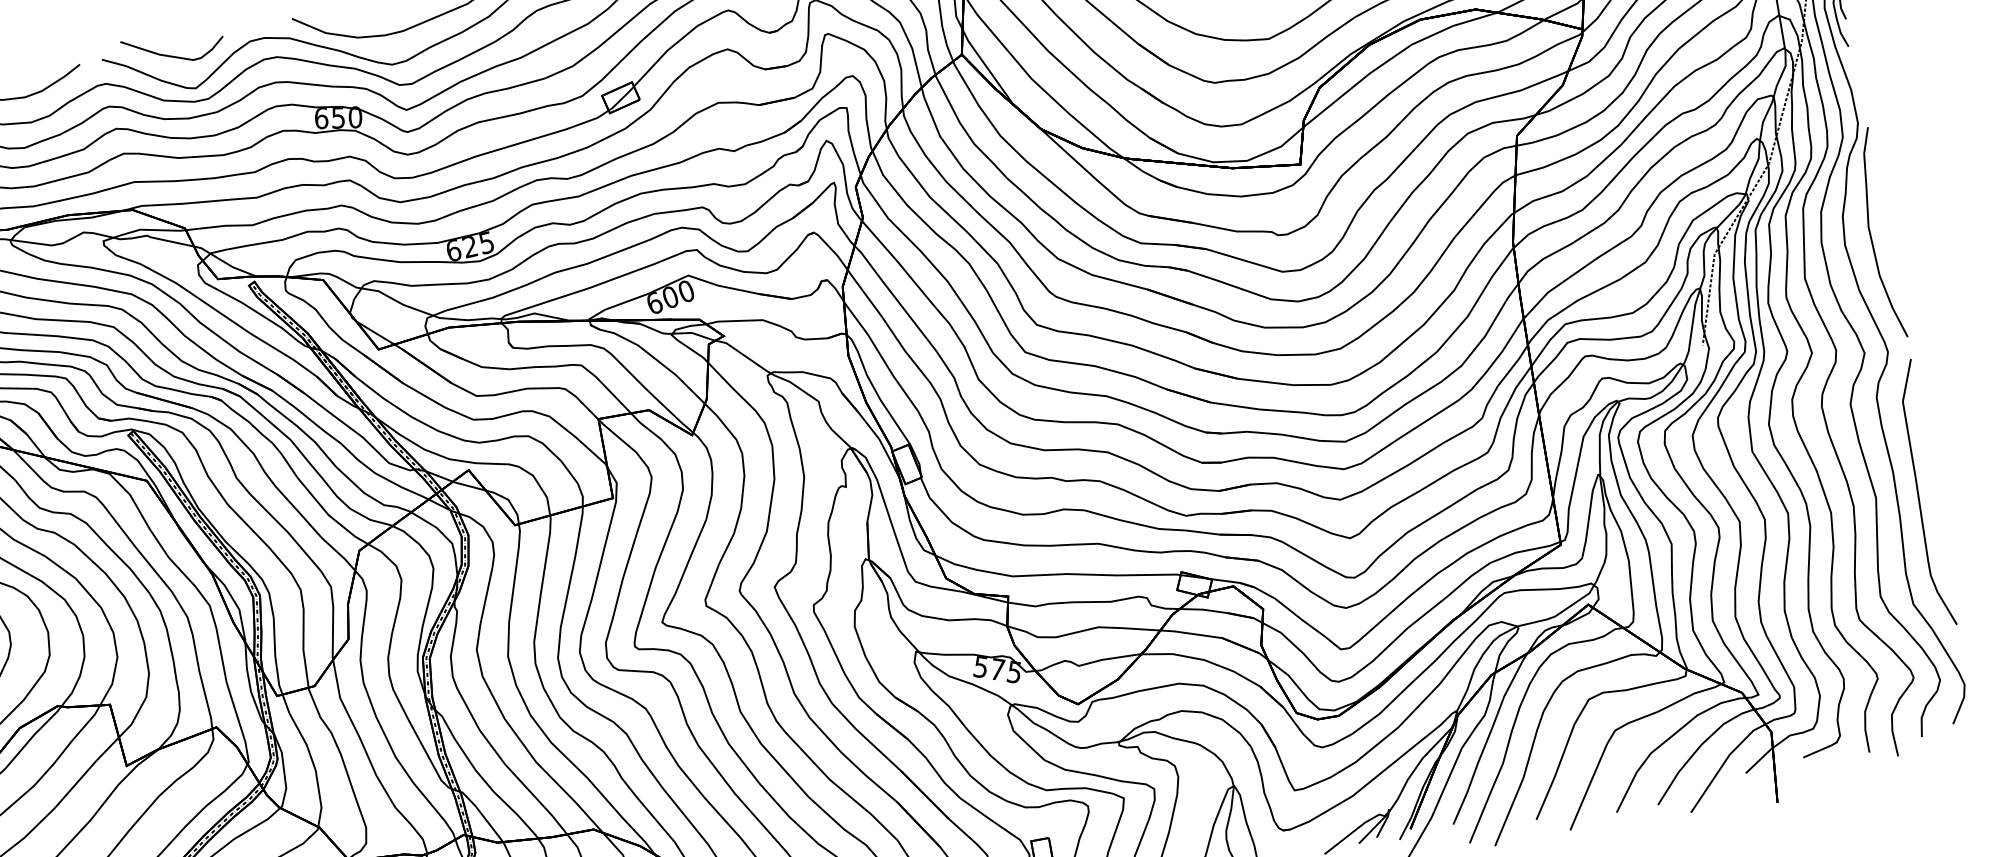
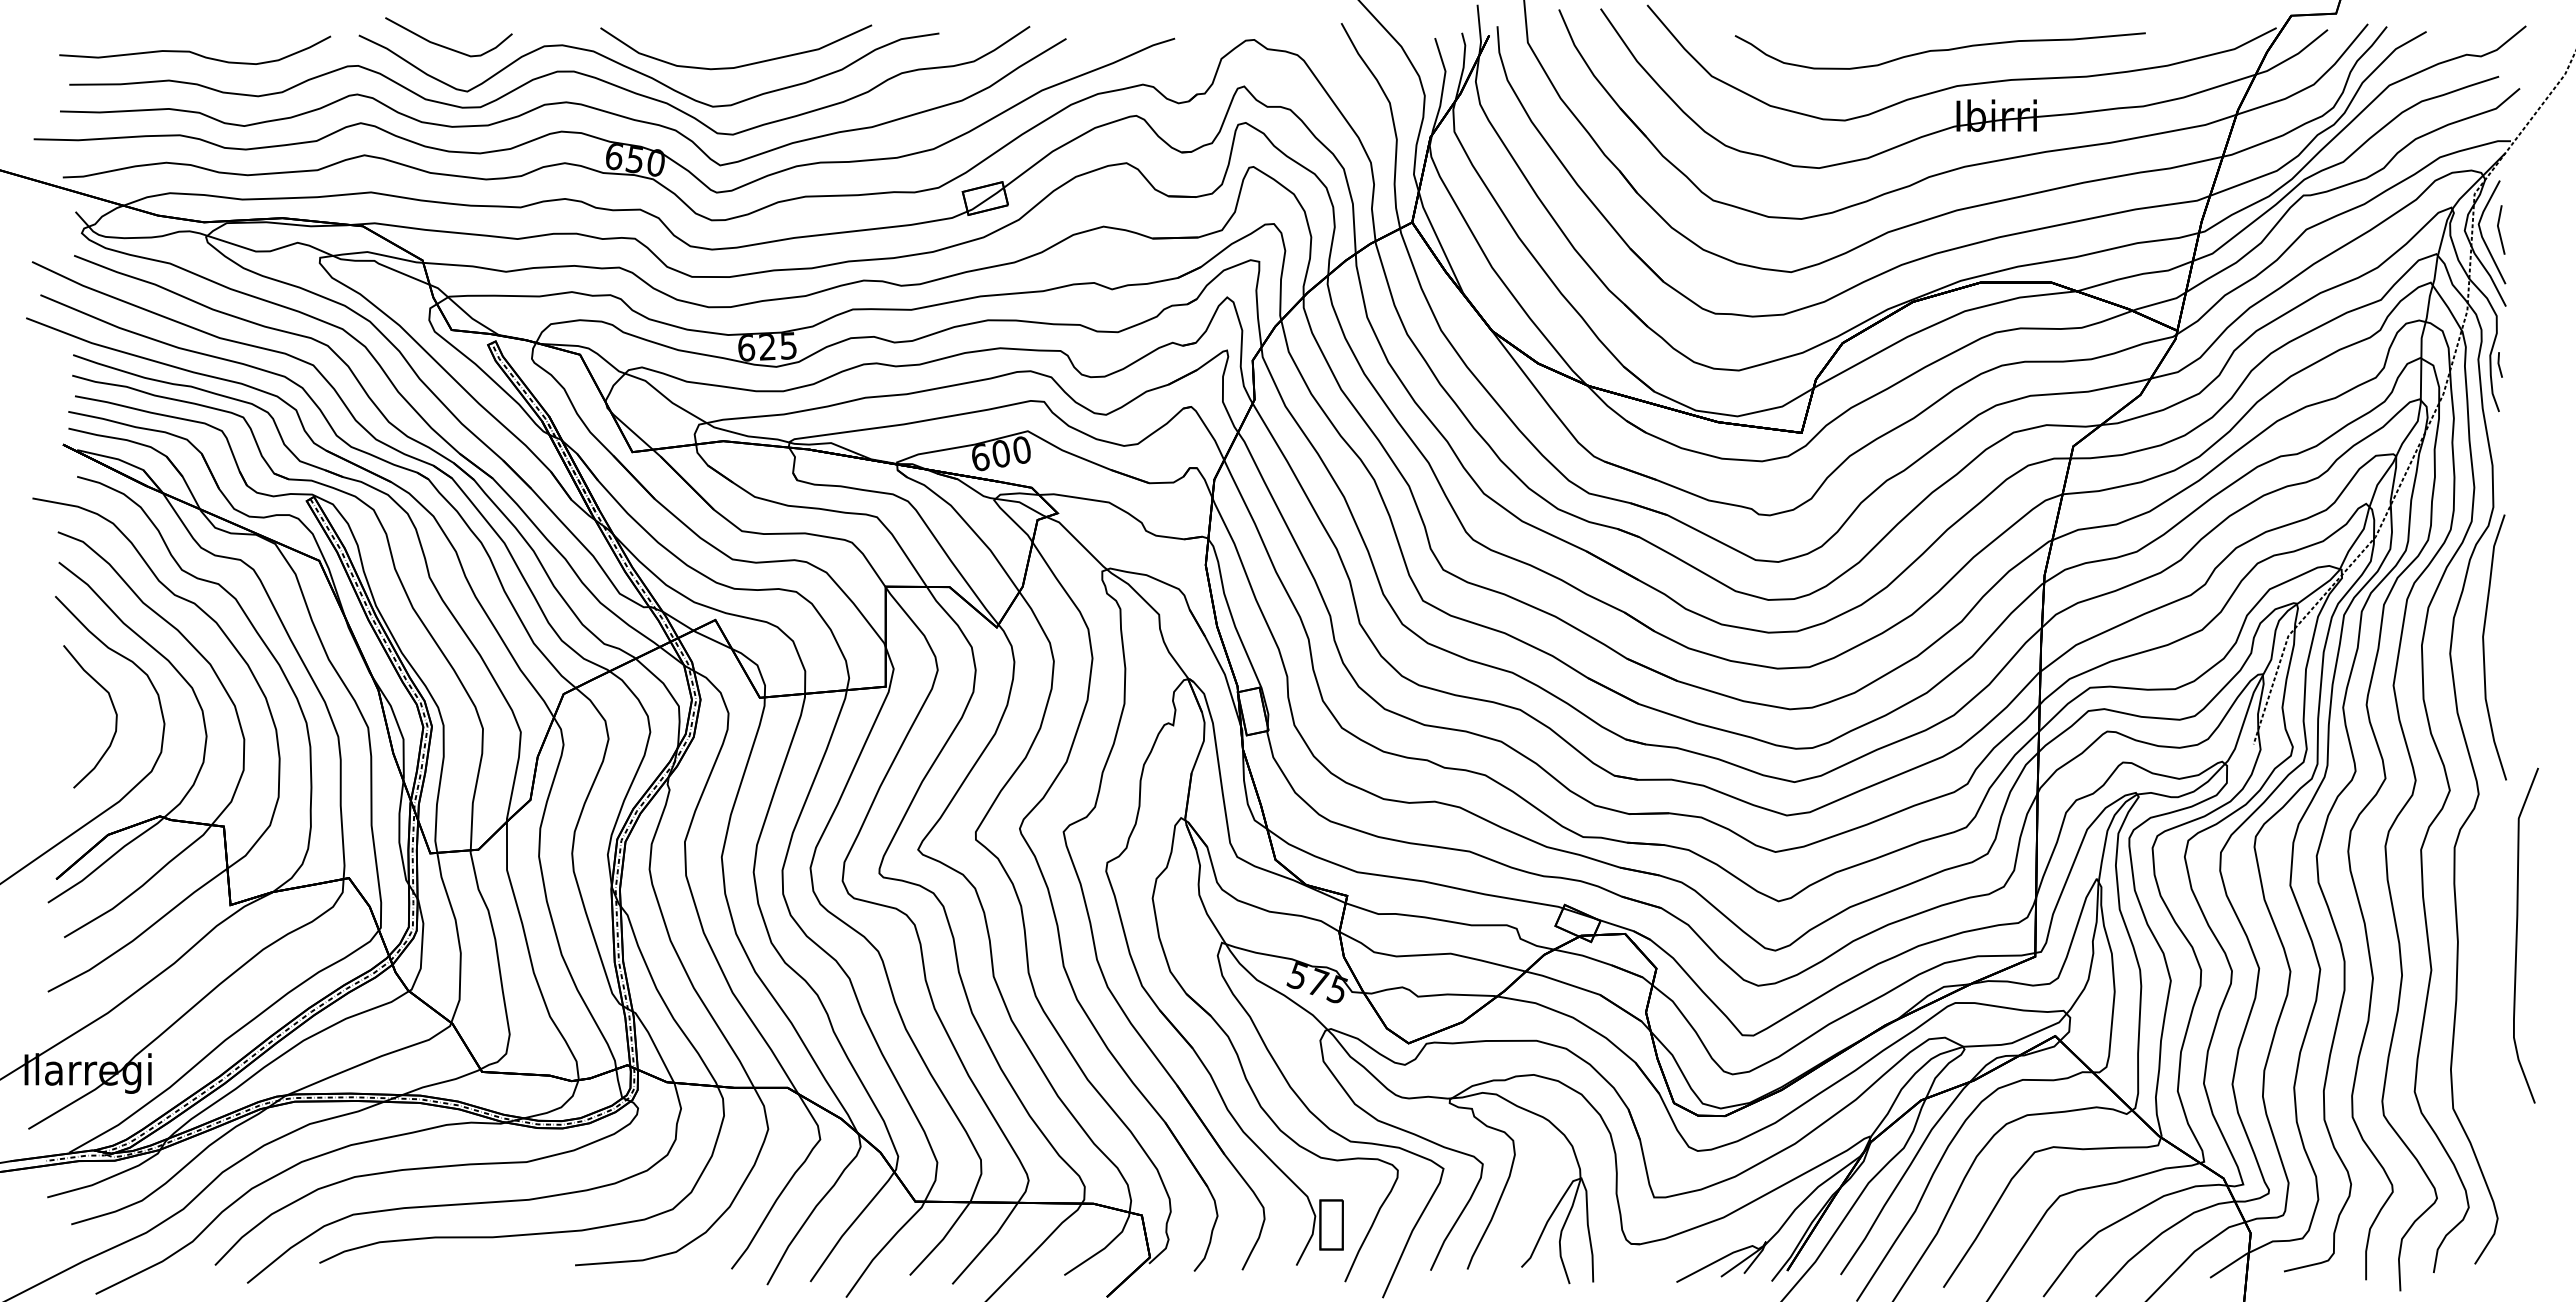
curve: (1918, 494) -> (2517, 935), moved

